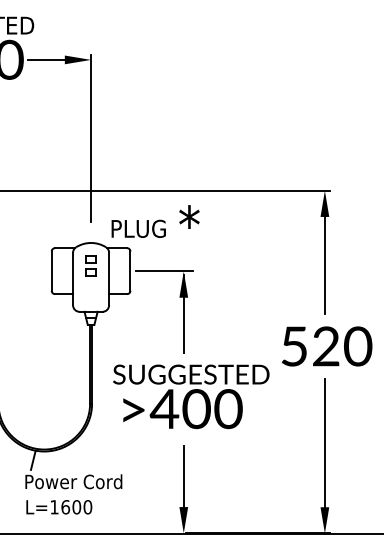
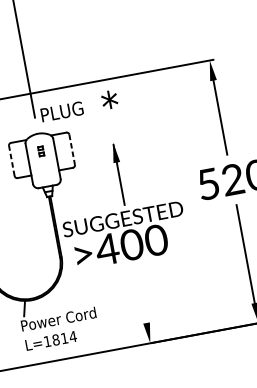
text: (138, 228) -> (61, 111), moved
part: (90, 265) -> (40, 151), size x0.6
line: (163, 270) -> (97, 144), removed
line: (51, 271) -> (11, 161), solid -> dashed
line: (130, 271) -> (72, 150), solid -> dashed
text: (191, 396) -> (126, 235), moved
line: (183, 476) -> (142, 299), removed
text: (76, 507) -> (64, 338), L=1600 -> L=1814

